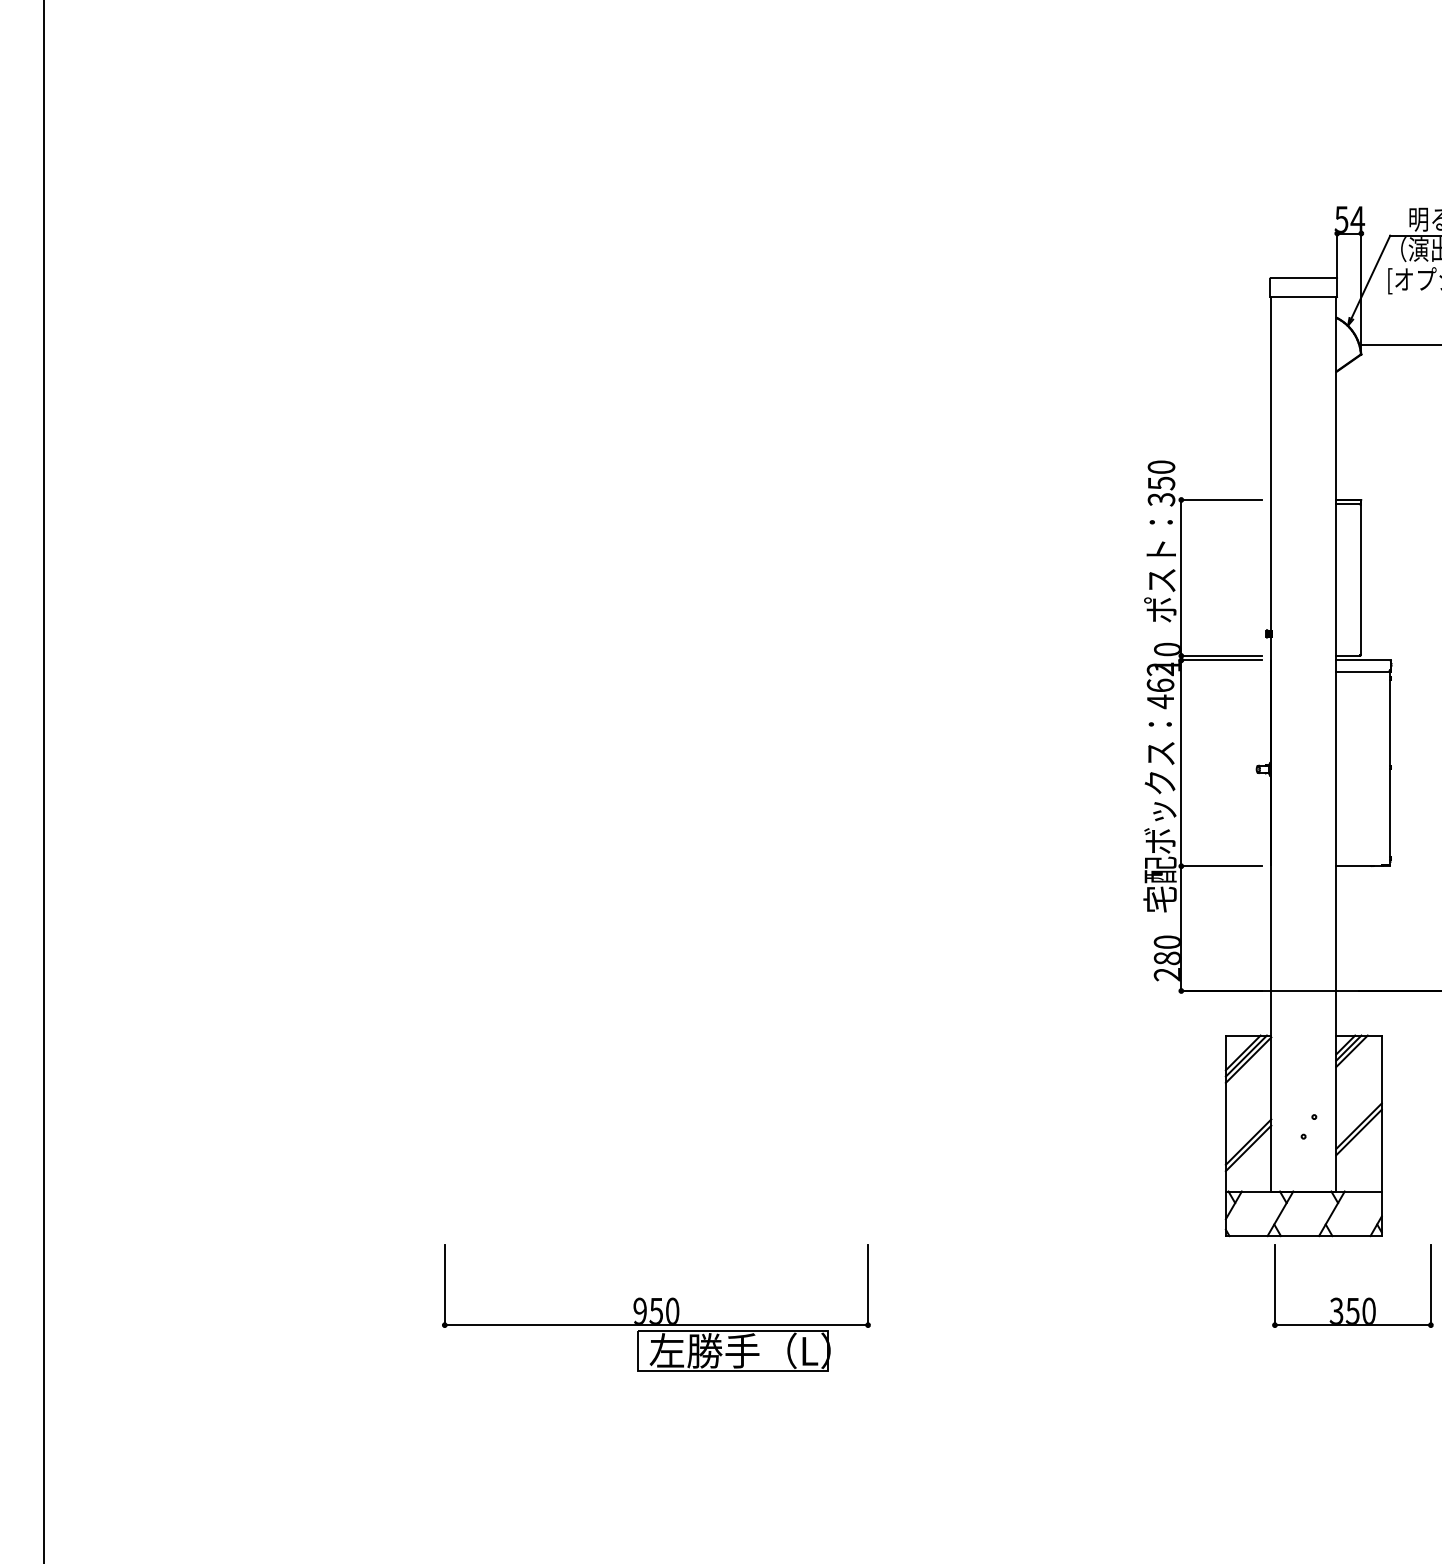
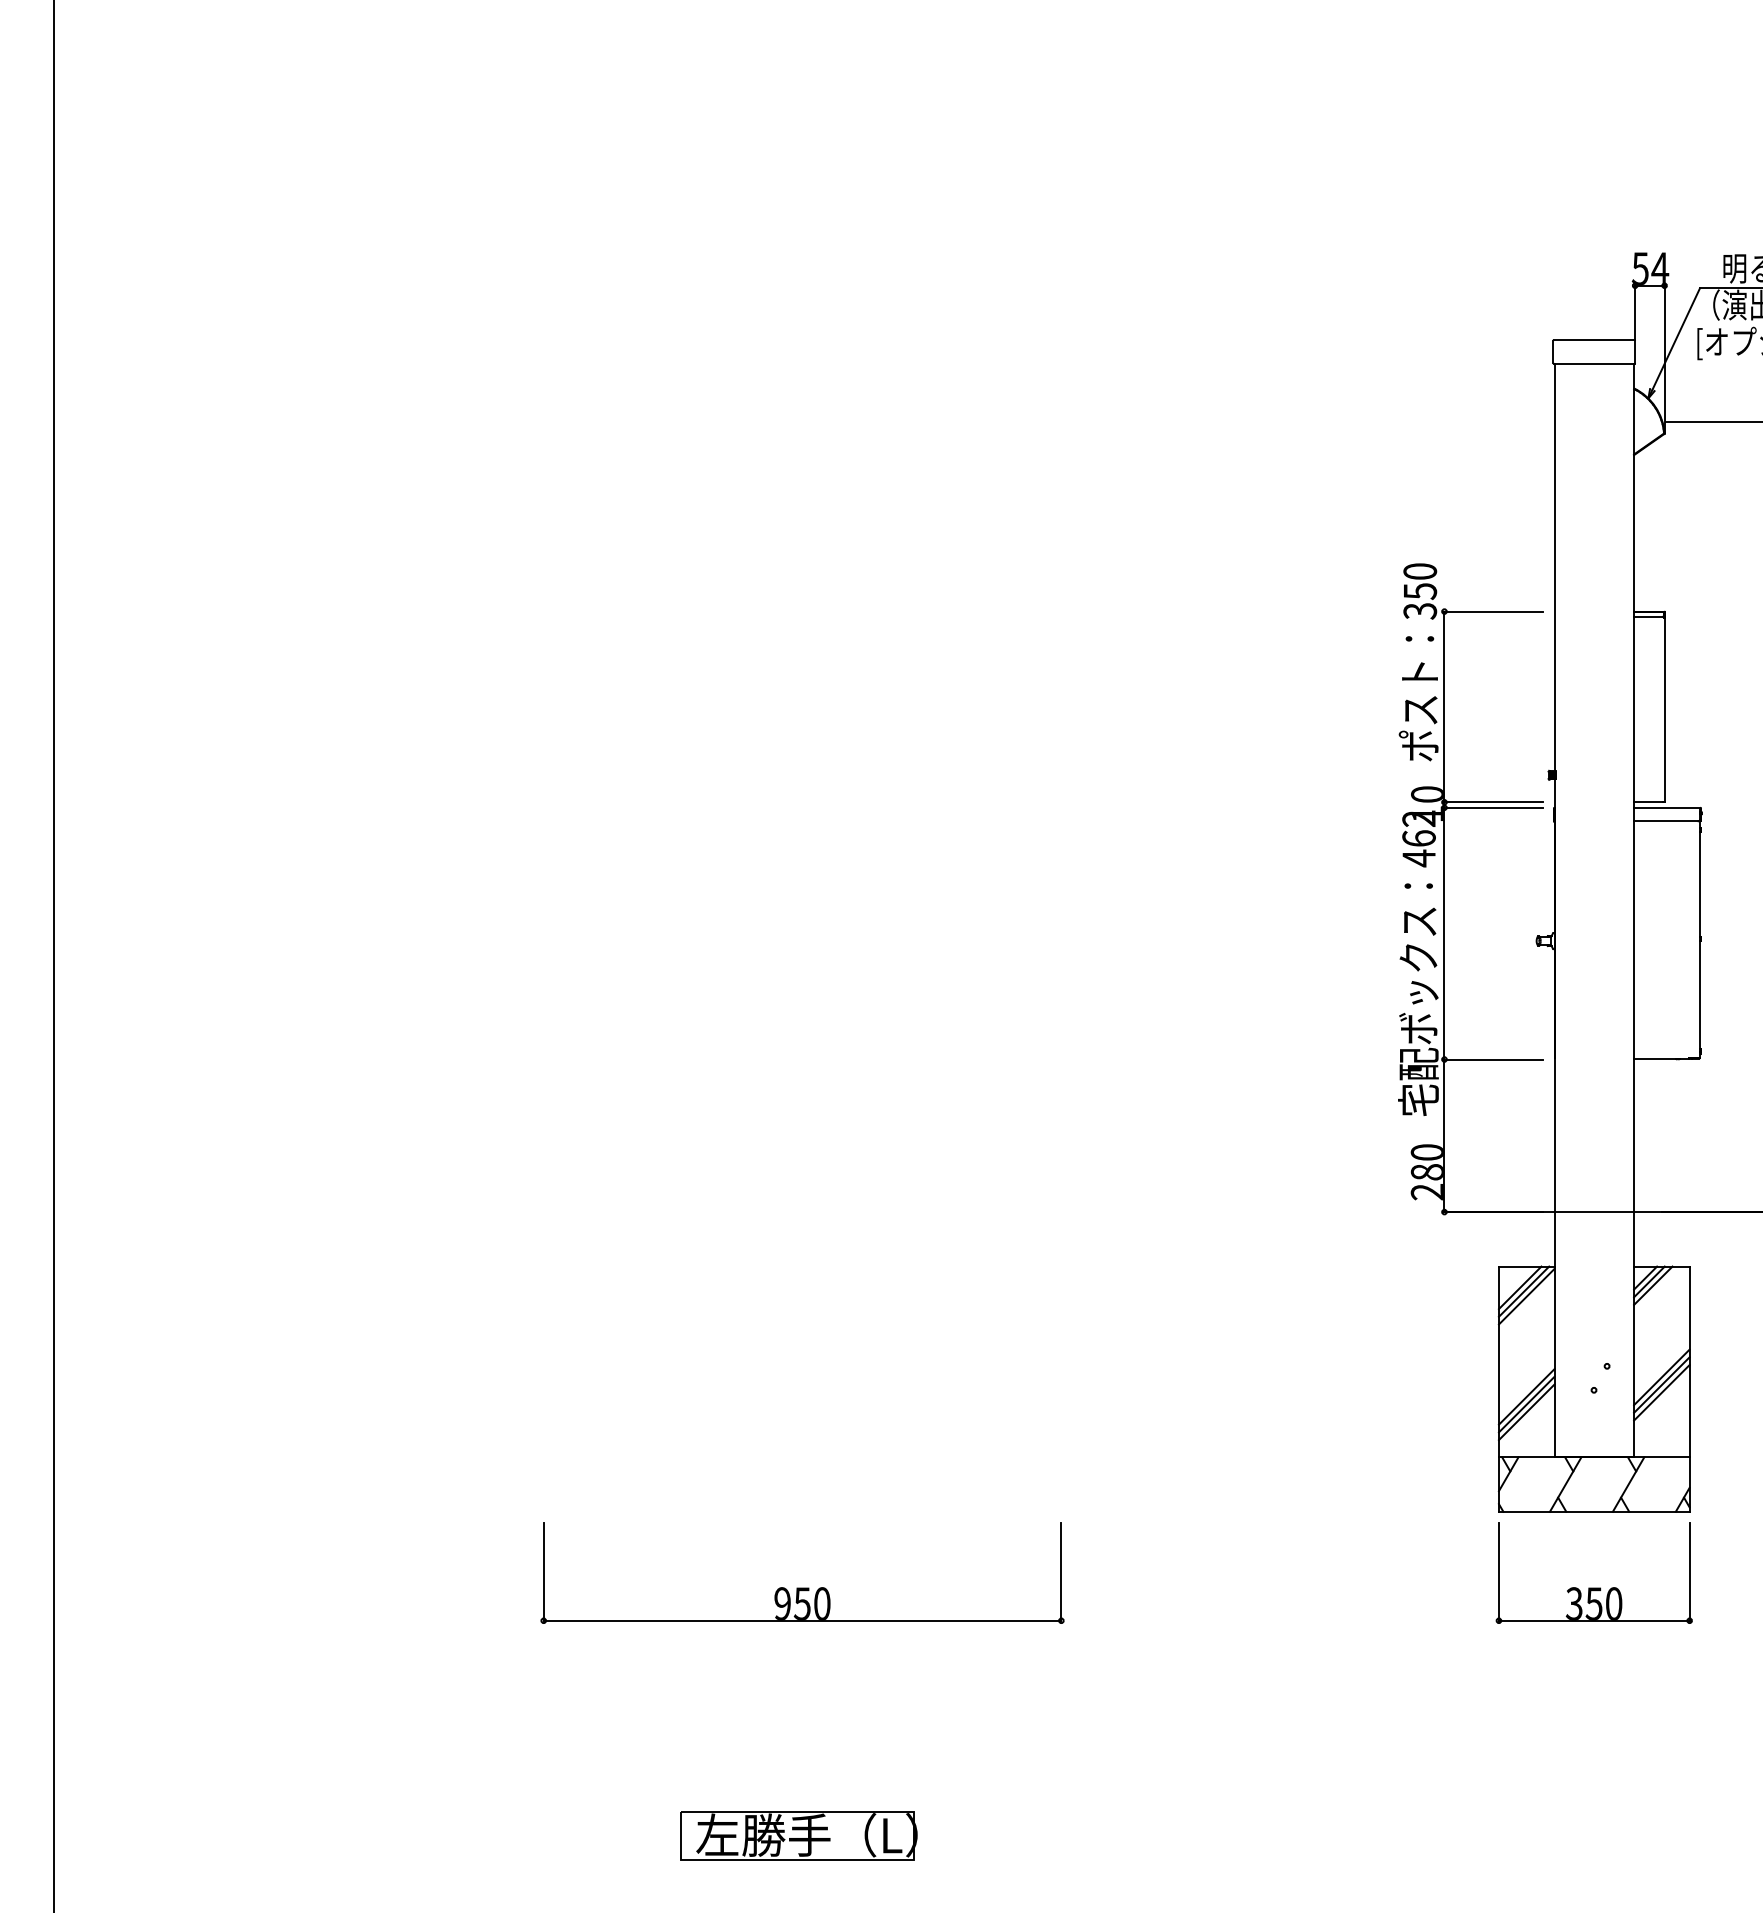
line: (1358, 1138) -> (1661, 1392), added
line: (1248, 1154) -> (1526, 1412), added
part: (1352, 1297) -> (1593, 1587), moved
part: (733, 1351) -> (798, 1835), moved

